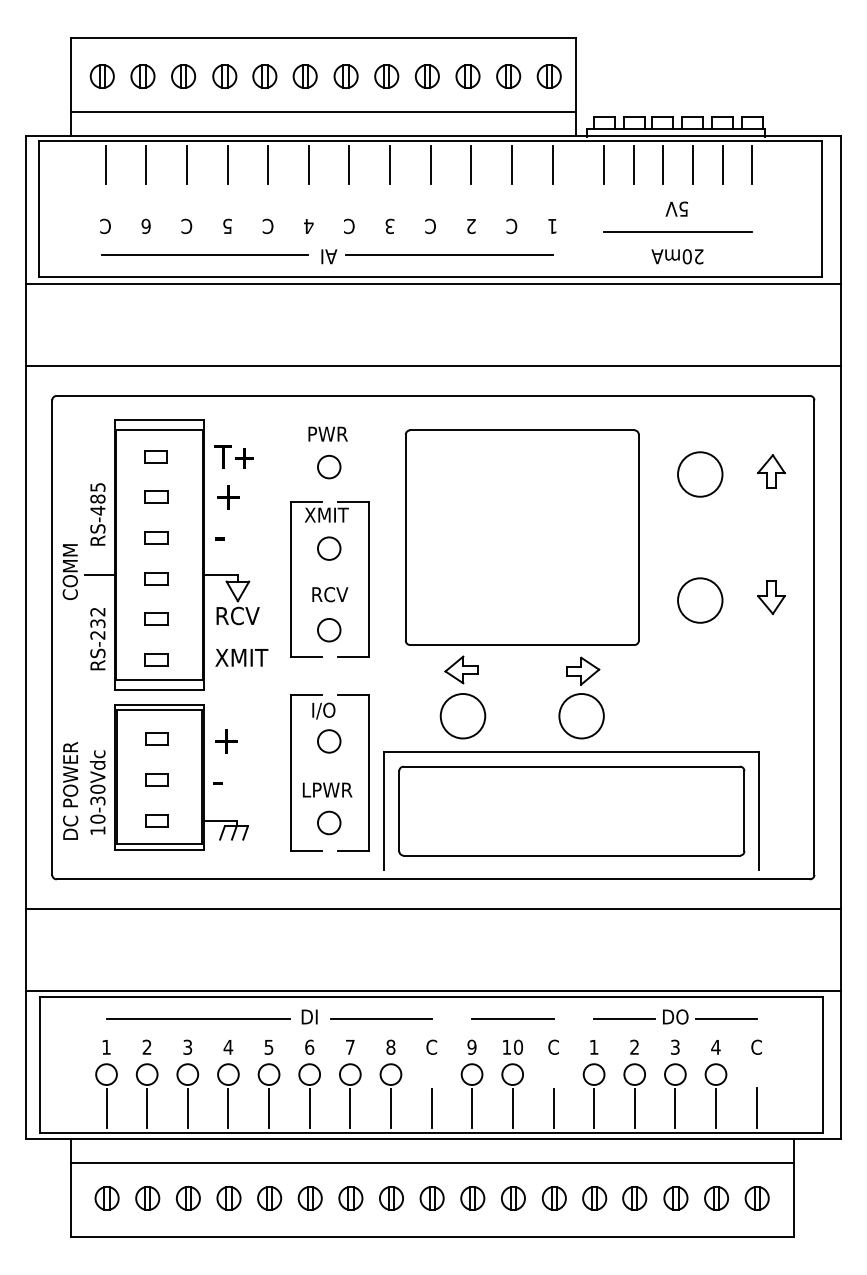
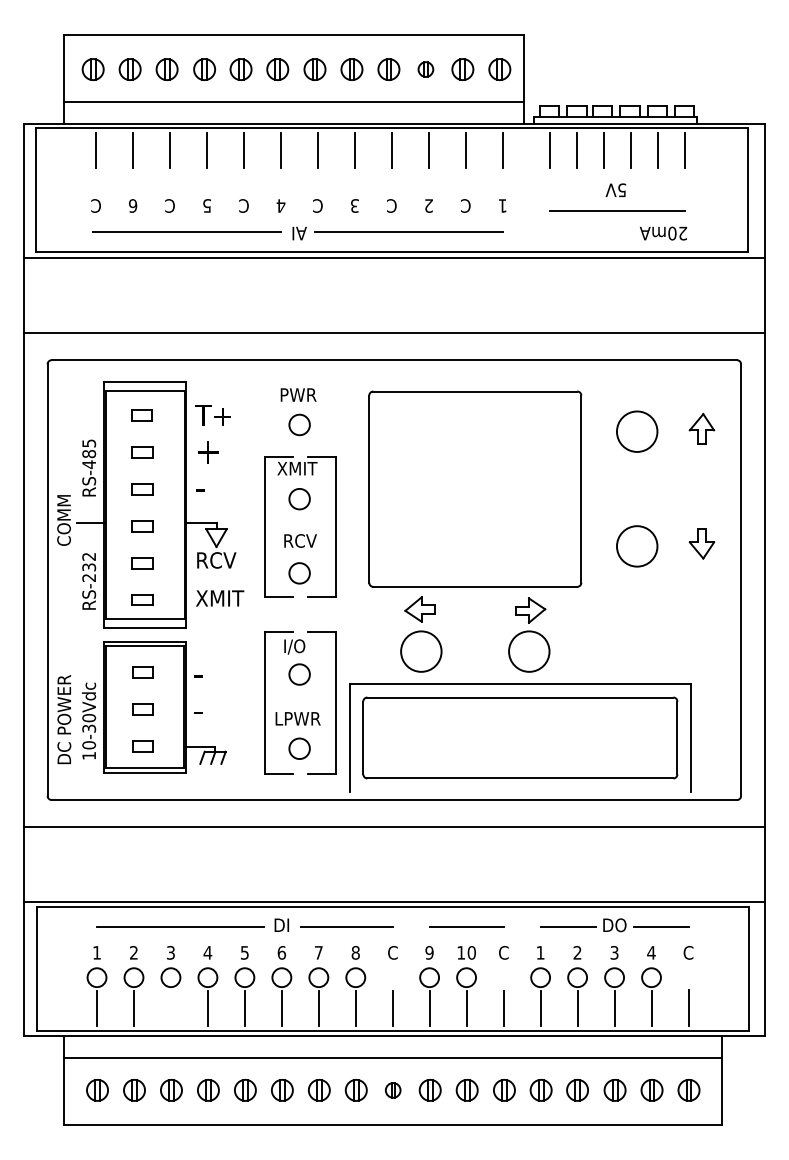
part: (467, 76) -> (425, 69), size x0.7
text: (677, 256) -> (663, 233), moved
text: (225, 741) -> (205, 674), + -> -
line: (187, 1108) -> (170, 1008), removed
part: (431, 1198) -> (392, 1090), size x0.7

